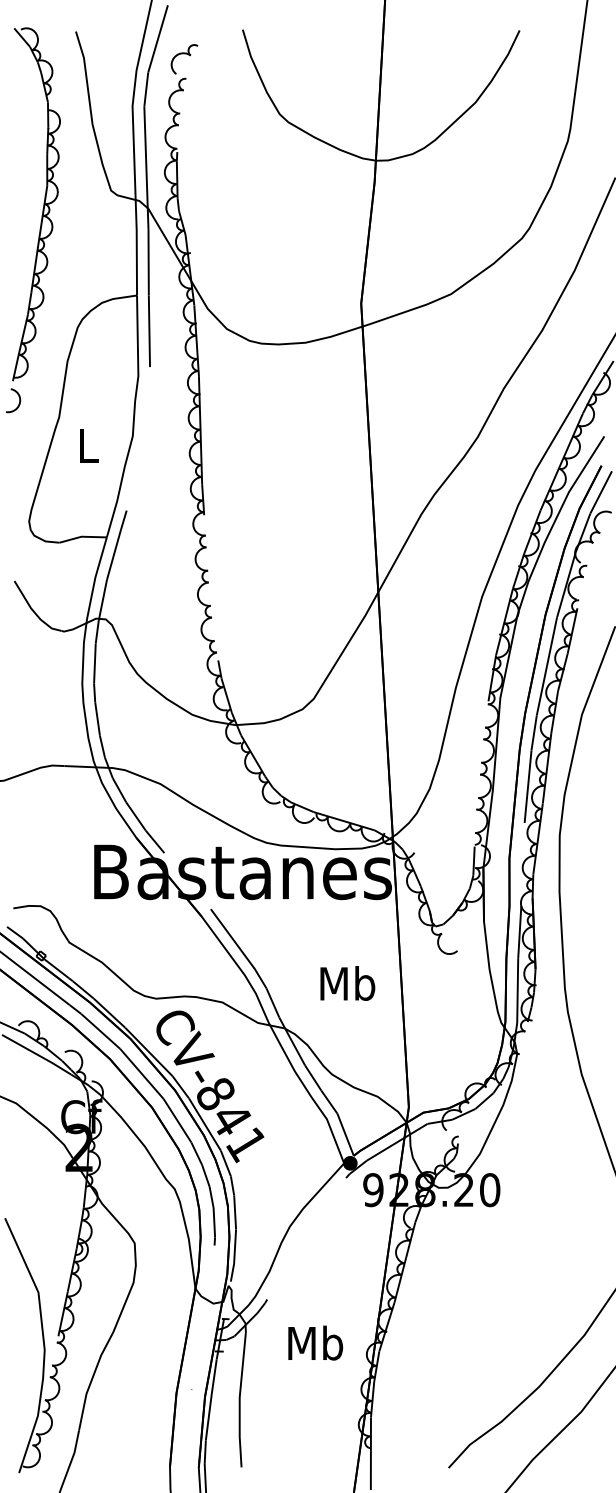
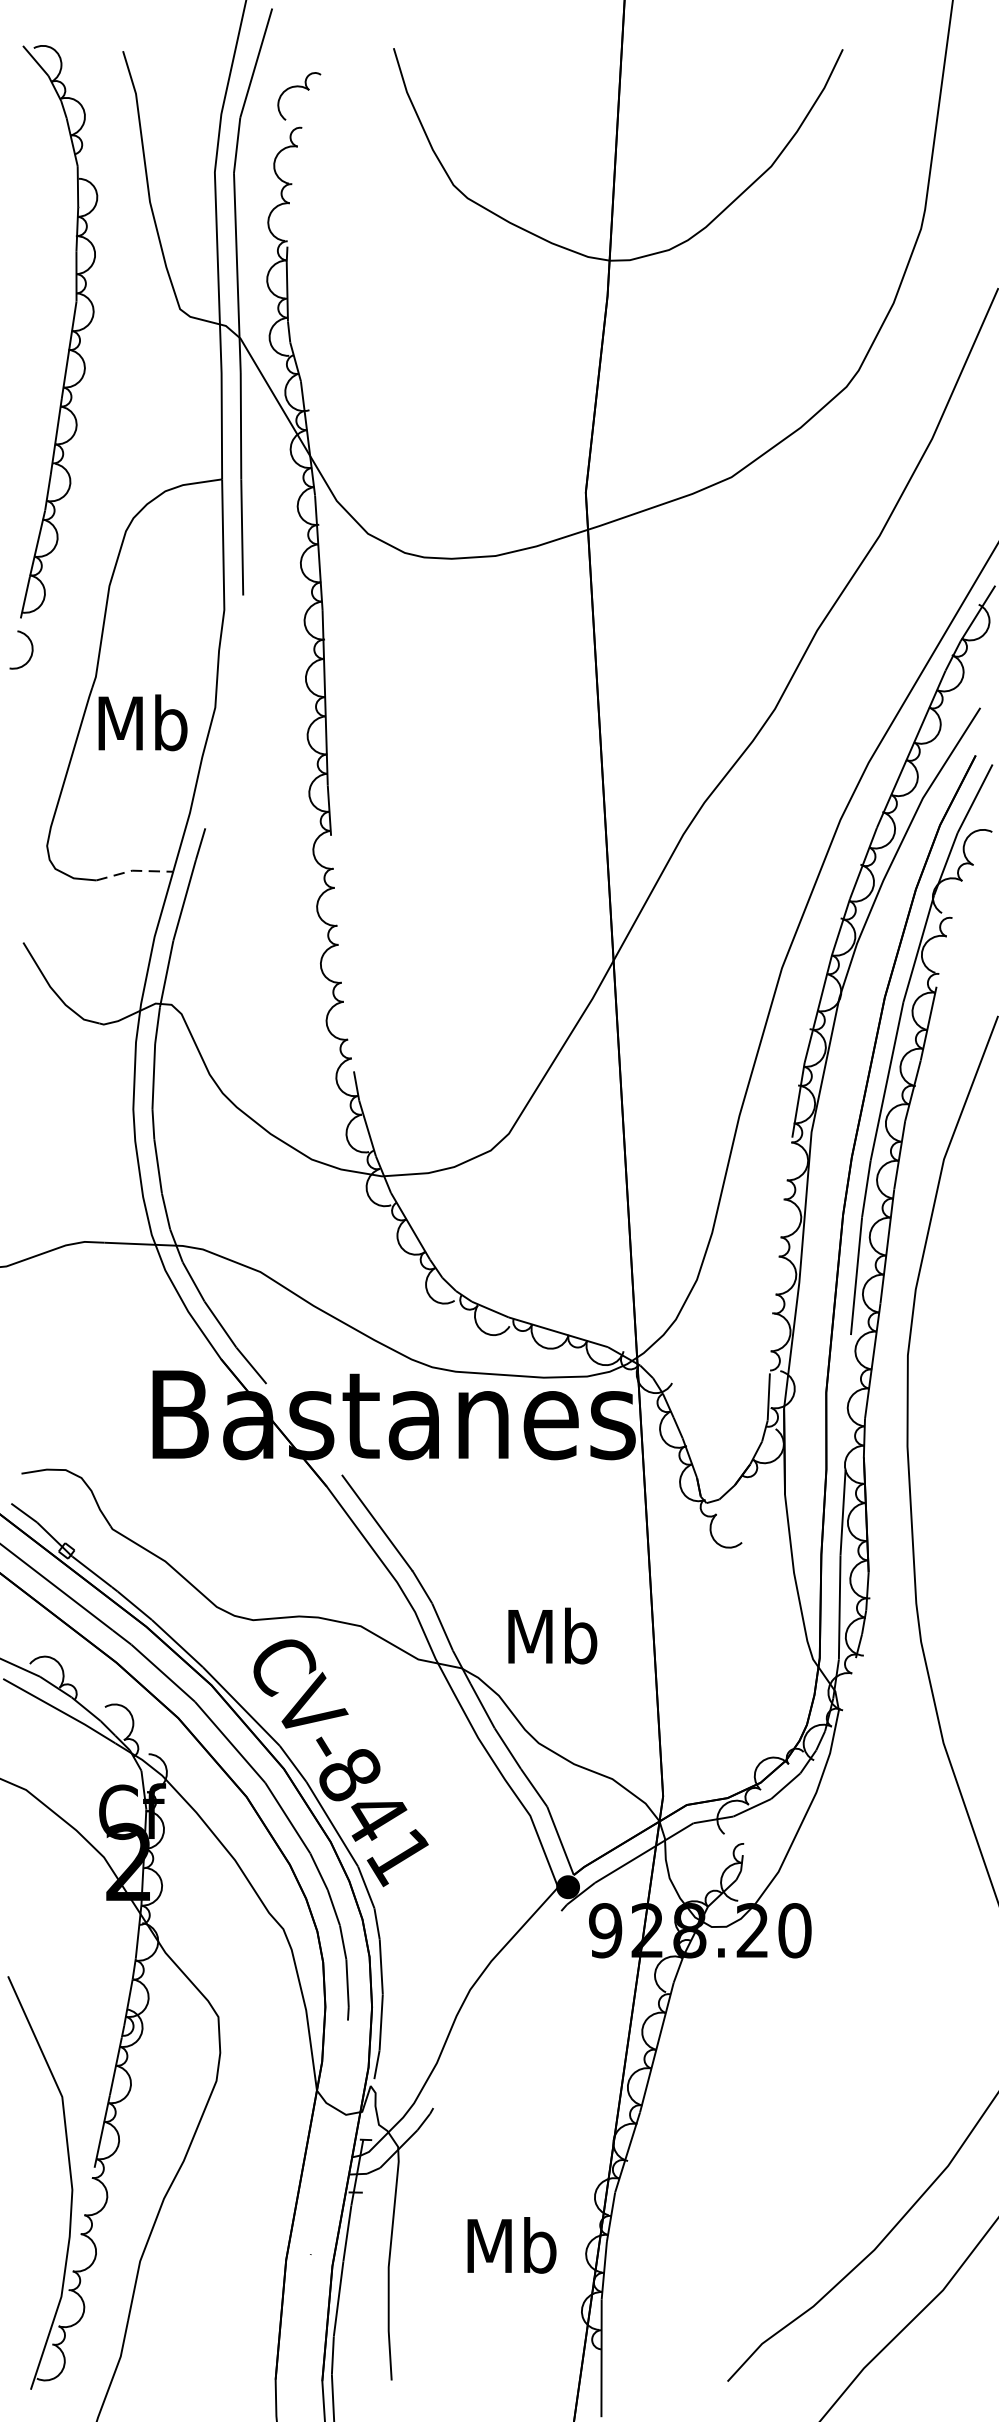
text: (88, 445) -> (143, 722), L -> Mb
line: (82, 536) -> (133, 870), solid -> dashed
text: (347, 983) -> (552, 1636), moved
text: (315, 1342) -> (511, 2244), moved

